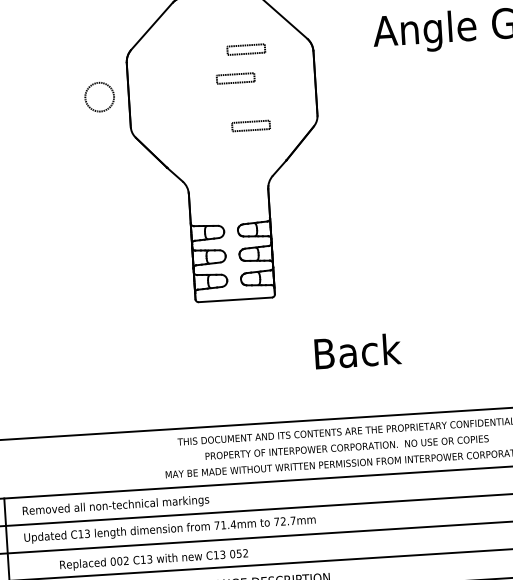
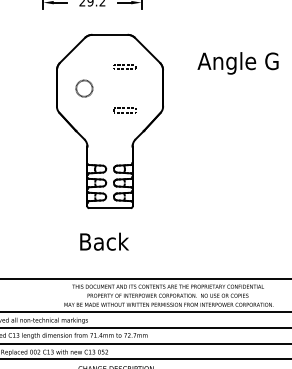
part: (234, 77) -> (117, 82), removed
circle: (99, 96) -> (84, 88), moved
text: (357, 350) -> (104, 241), moved

